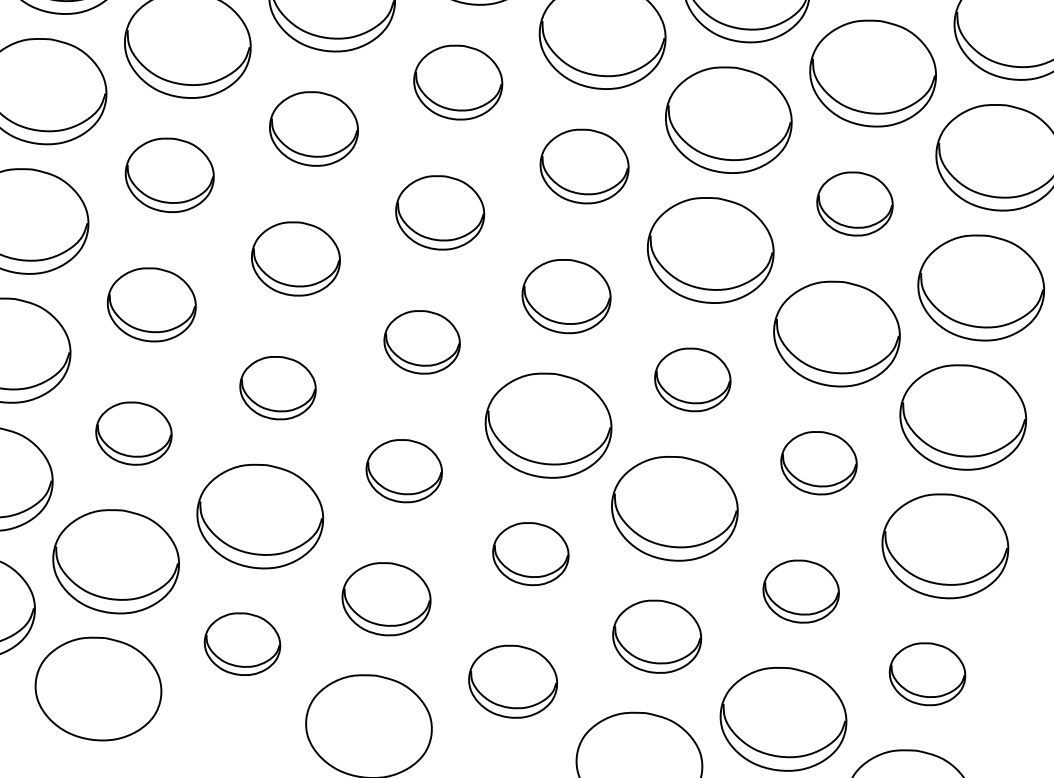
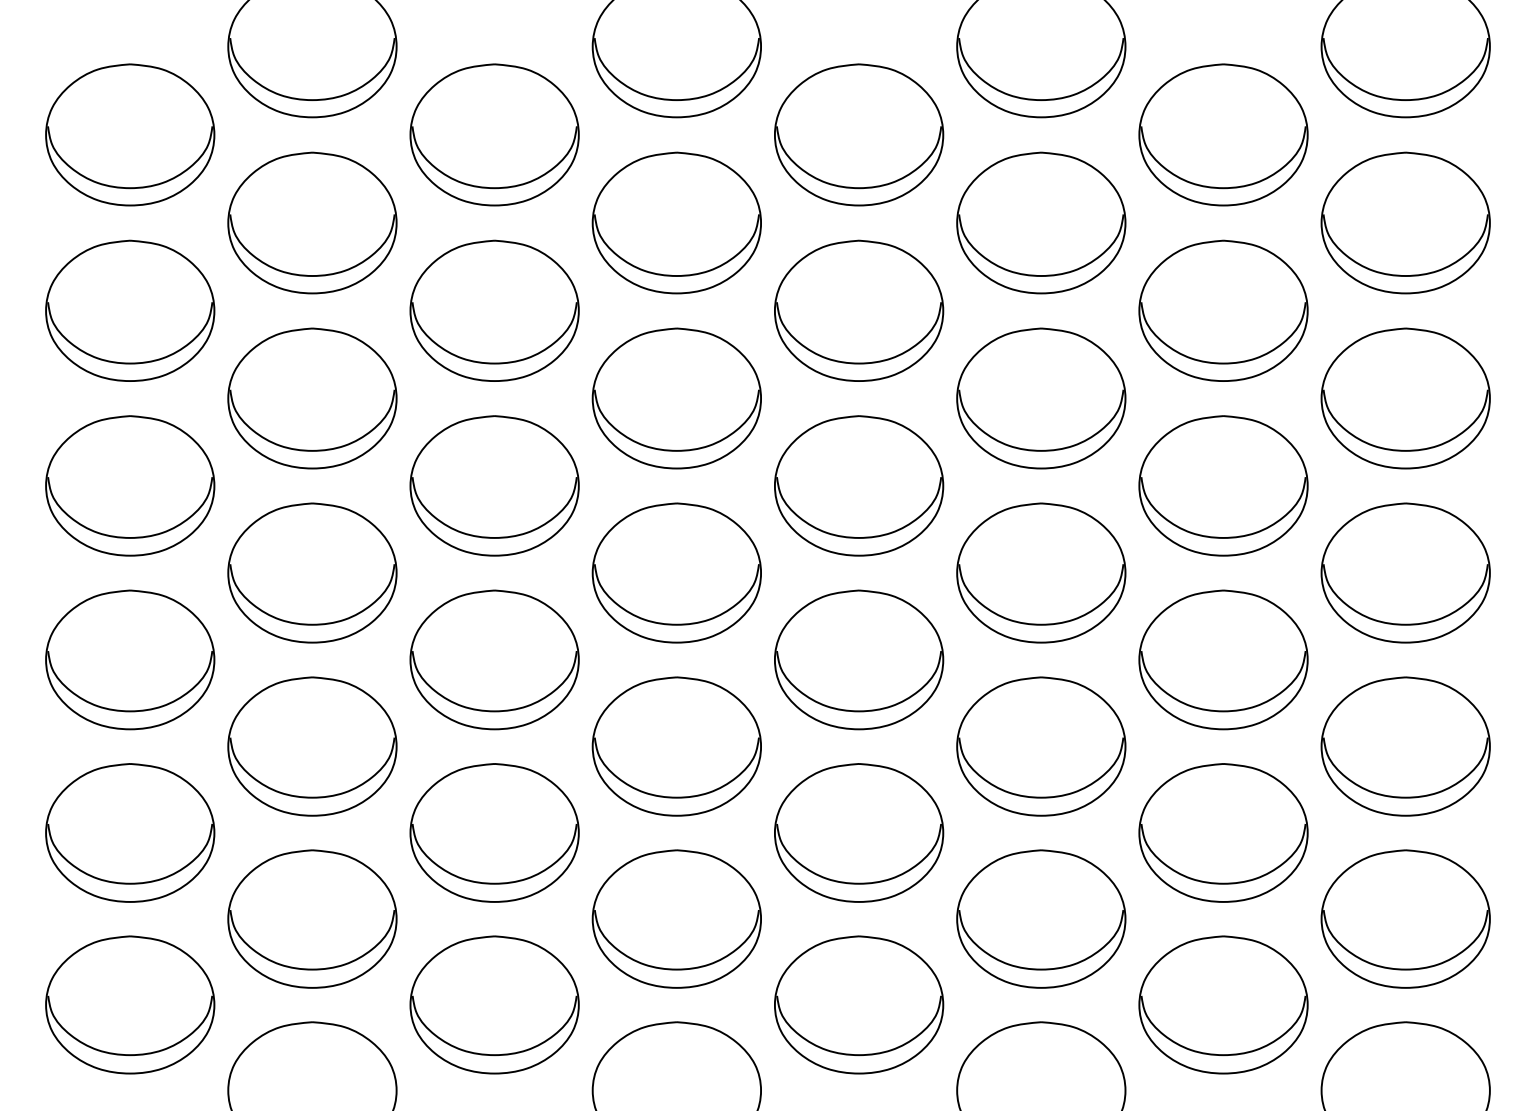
part: (458, 82) -> (676, 222), size x1.43
part: (313, 128) -> (494, 310), size x1.43
part: (584, 166) -> (859, 310), size x1.43
part: (169, 175) -> (312, 398), size x1.43
part: (855, 203) -> (1223, 310), size x1.67
part: (439, 212) -> (676, 398), size x1.43
part: (295, 258) -> (494, 485), size x1.43
part: (566, 296) -> (859, 485), size x1.43
part: (151, 304) -> (312, 572), size x1.43
part: (422, 341) -> (676, 572), size x1.67
part: (692, 379) -> (1041, 572), size x1.67
part: (278, 387) -> (494, 659), size x1.67
part: (133, 433) -> (312, 746), size x1.67
part: (819, 462) -> (1223, 659), size x1.67
part: (404, 471) -> (676, 746), size x1.67
part: (531, 553) -> (859, 832), size x1.67
part: (801, 591) -> (1223, 832), size x1.67
part: (386, 598) -> (676, 918), size x1.43
part: (657, 636) -> (1041, 918), size x1.43
part: (242, 643) -> (494, 1004), size x1.67
part: (927, 673) -> (1405, 918), size x1.67
part: (513, 681) -> (859, 1004), size x1.43

